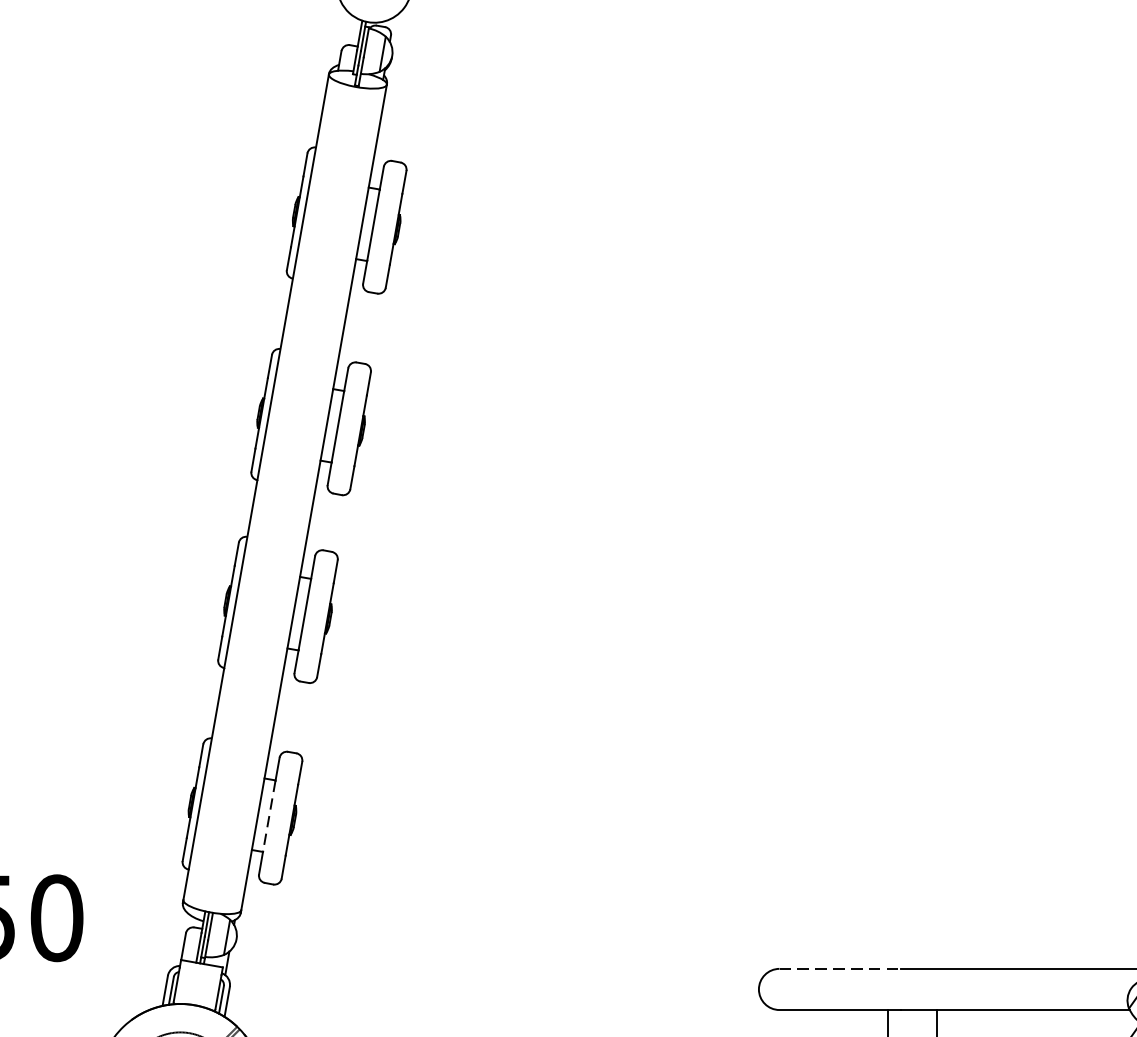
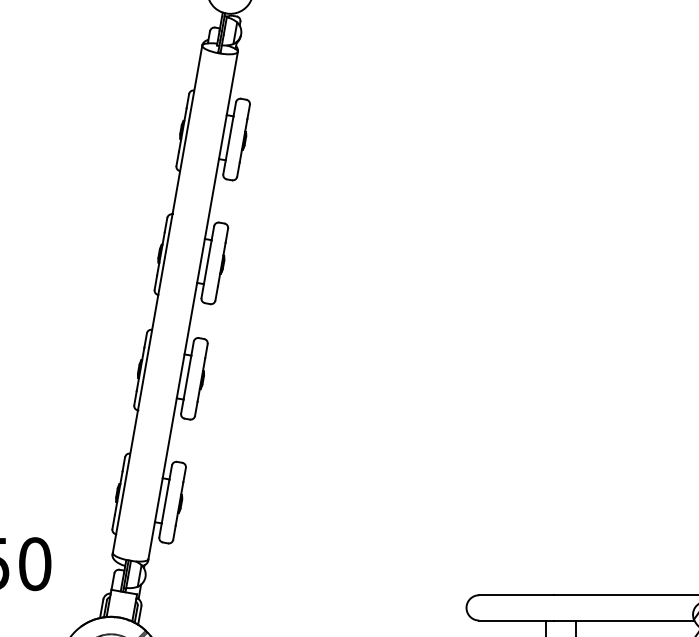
line: (269, 816) -> (165, 501), dashed -> solid
line: (840, 969) -> (516, 595), dashed -> solid

